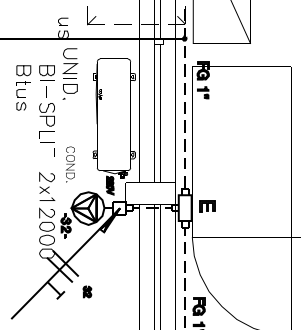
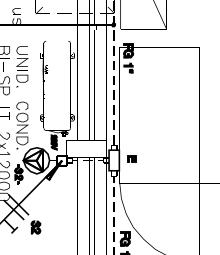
part: (70, 73) -> (22, 66), moved
part: (70, 164) -> (22, 125), size x1.67
part: (207, 206) -> (132, 159), size x0.71
part: (87, 291) -> (36, 227), size x1.43

